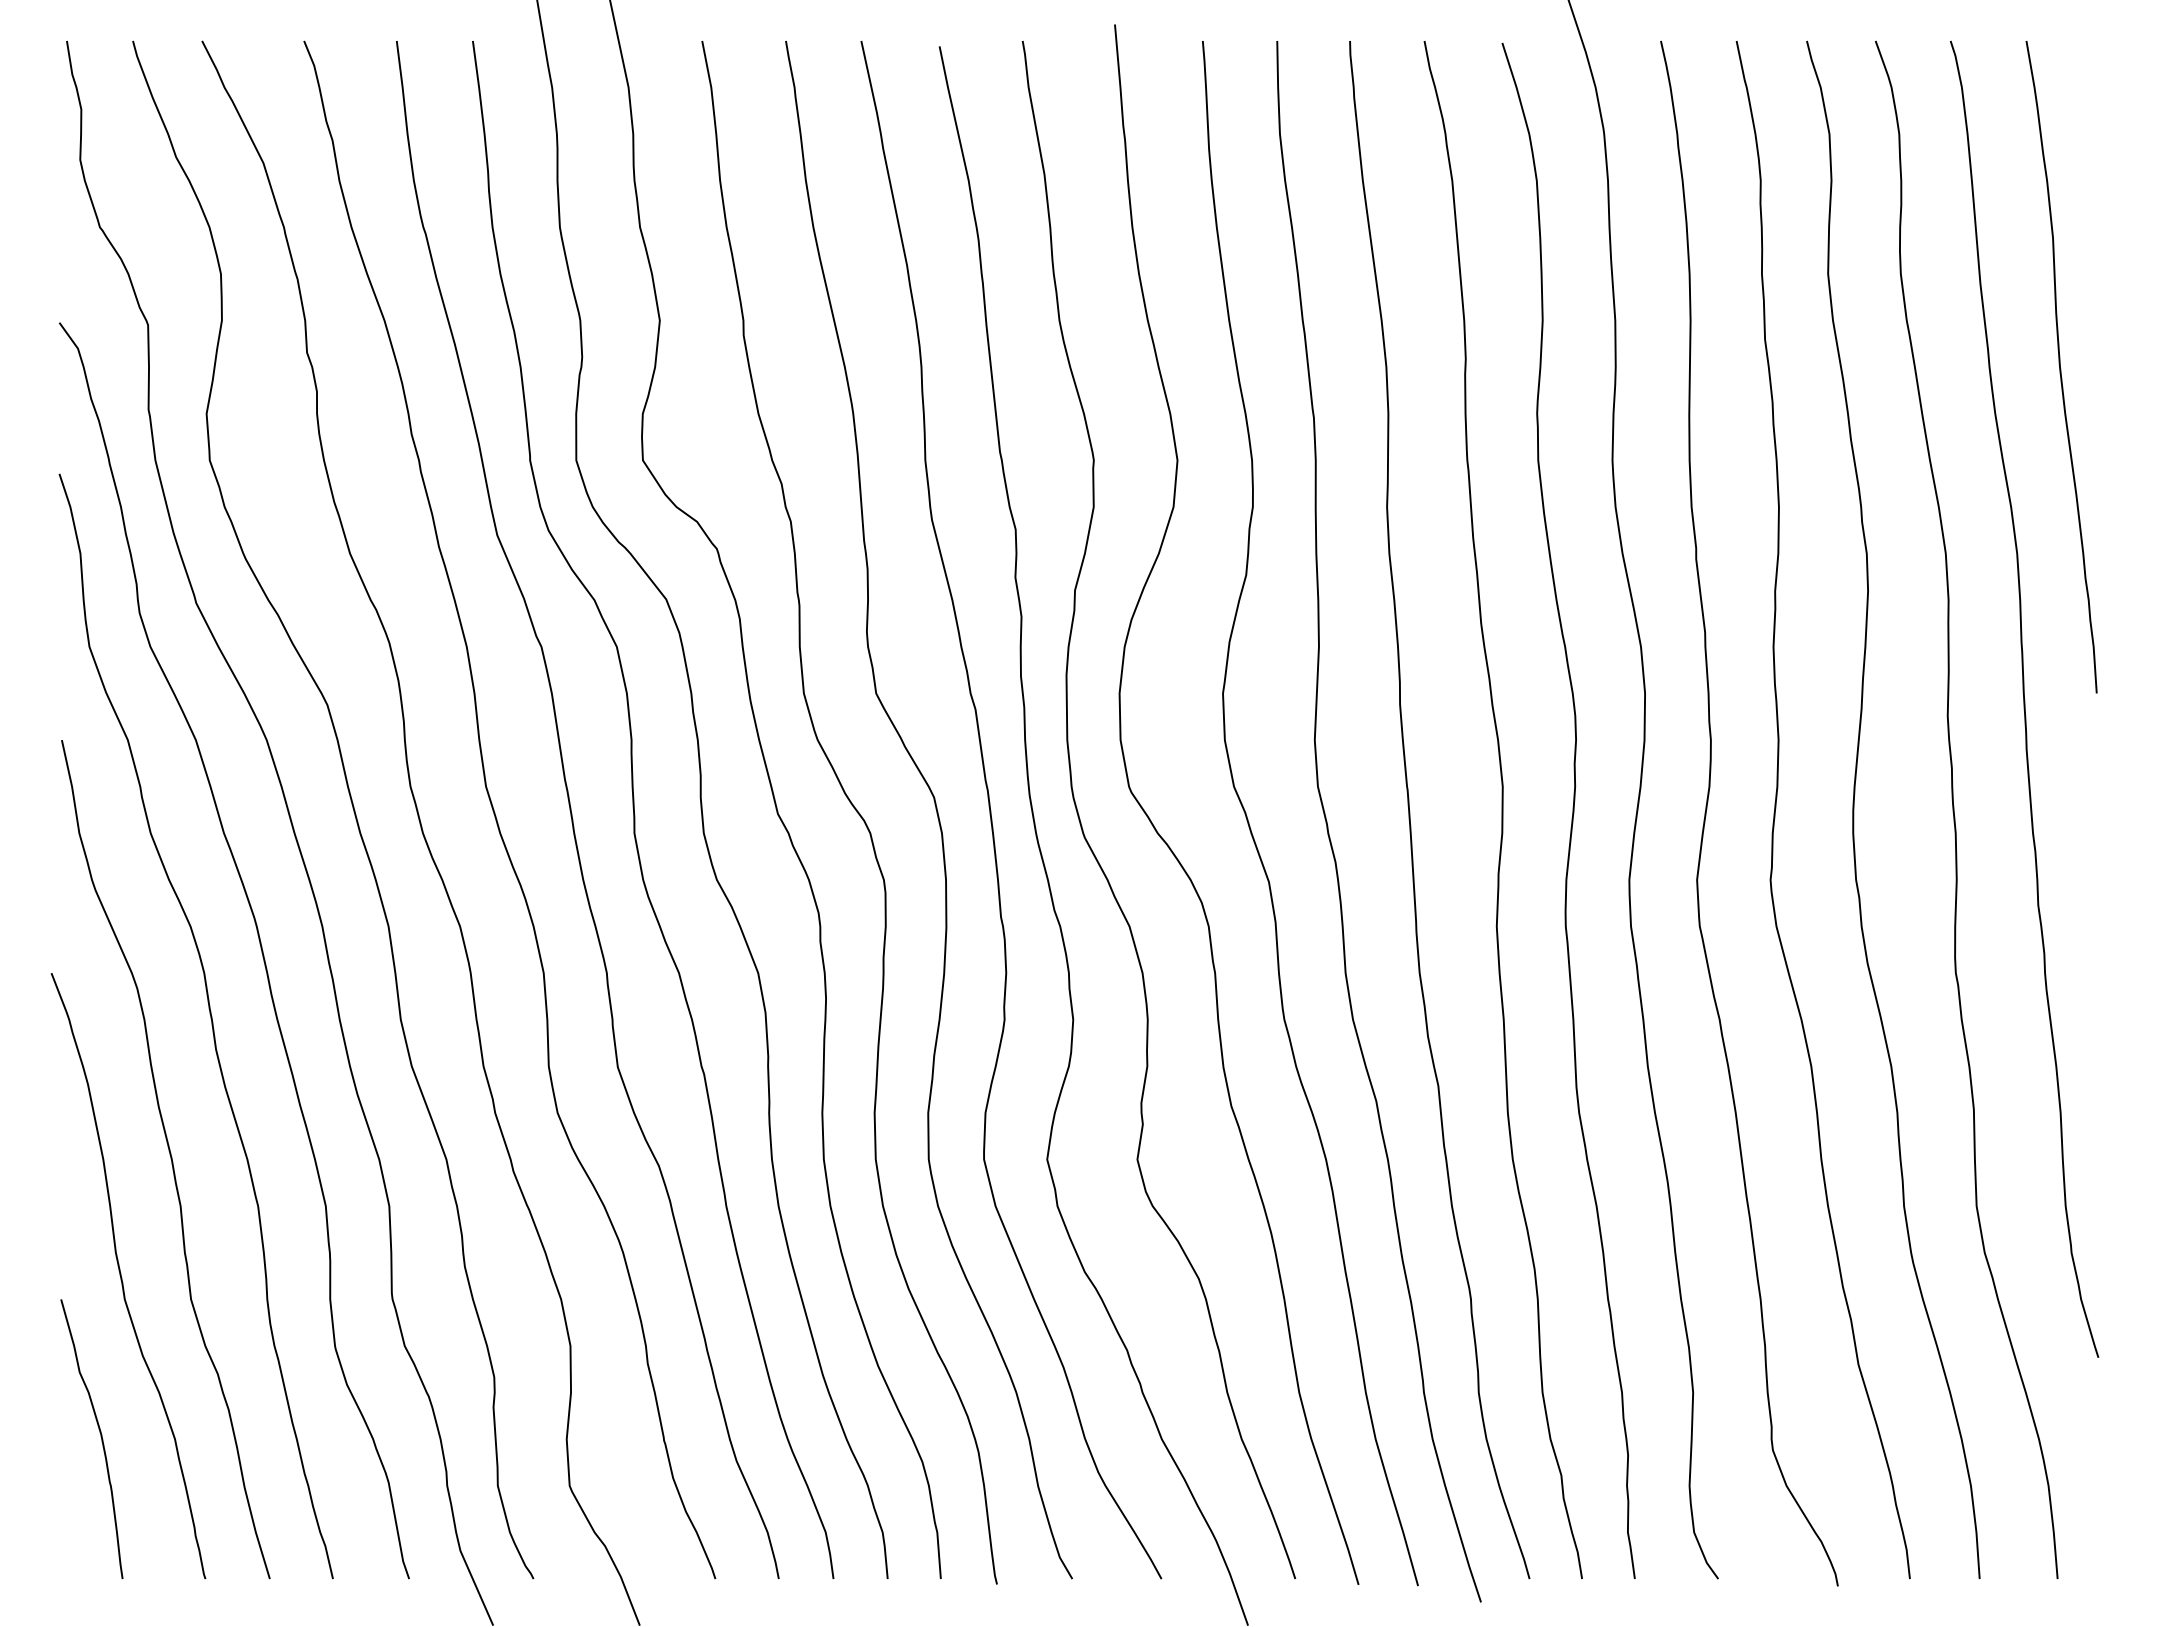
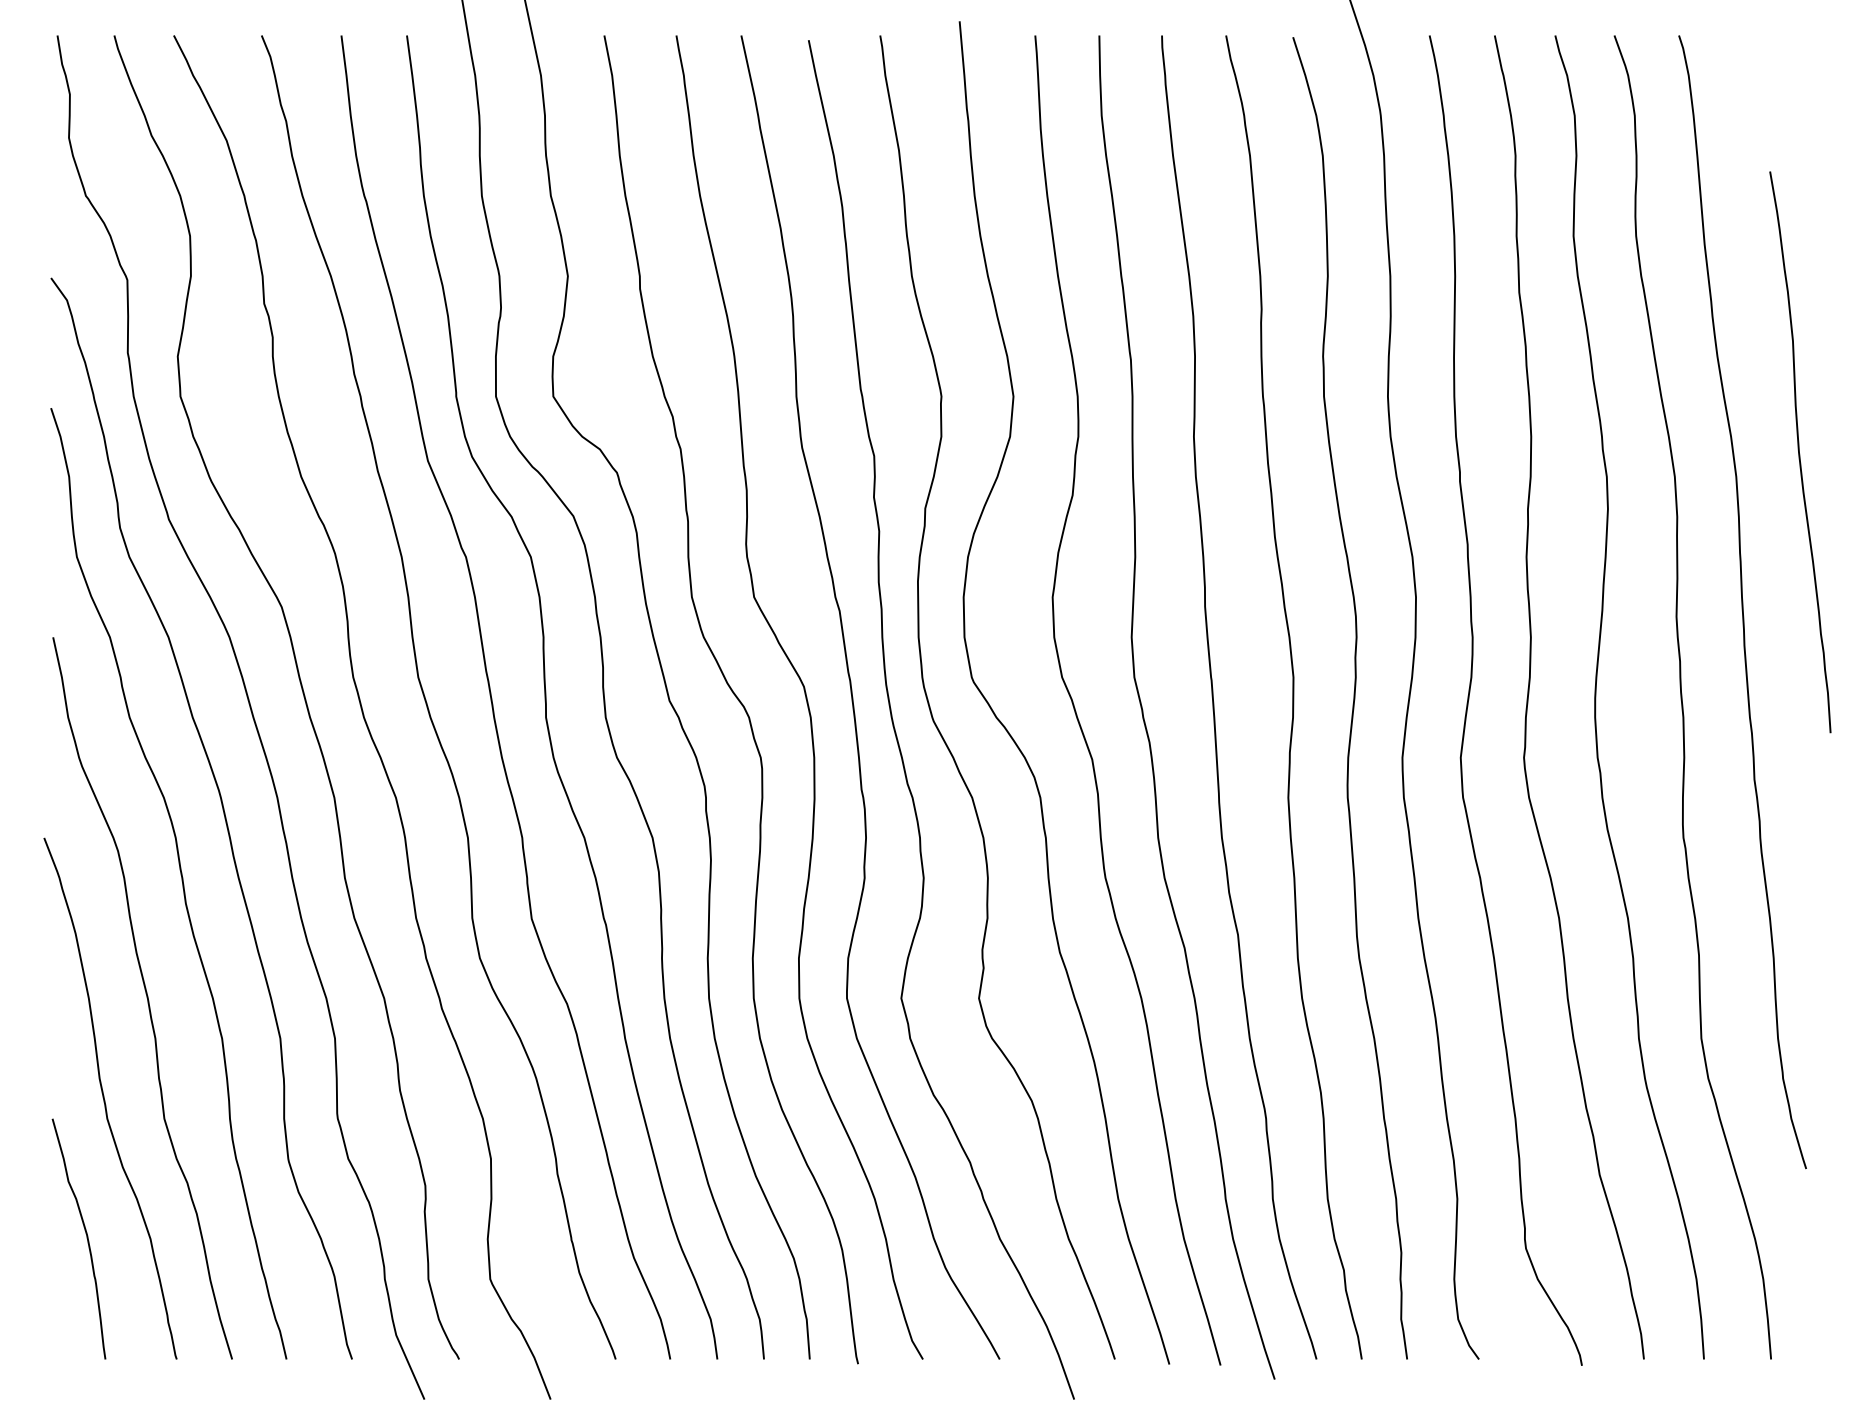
curve: (2060, 367) -> (1799, 452), moved

